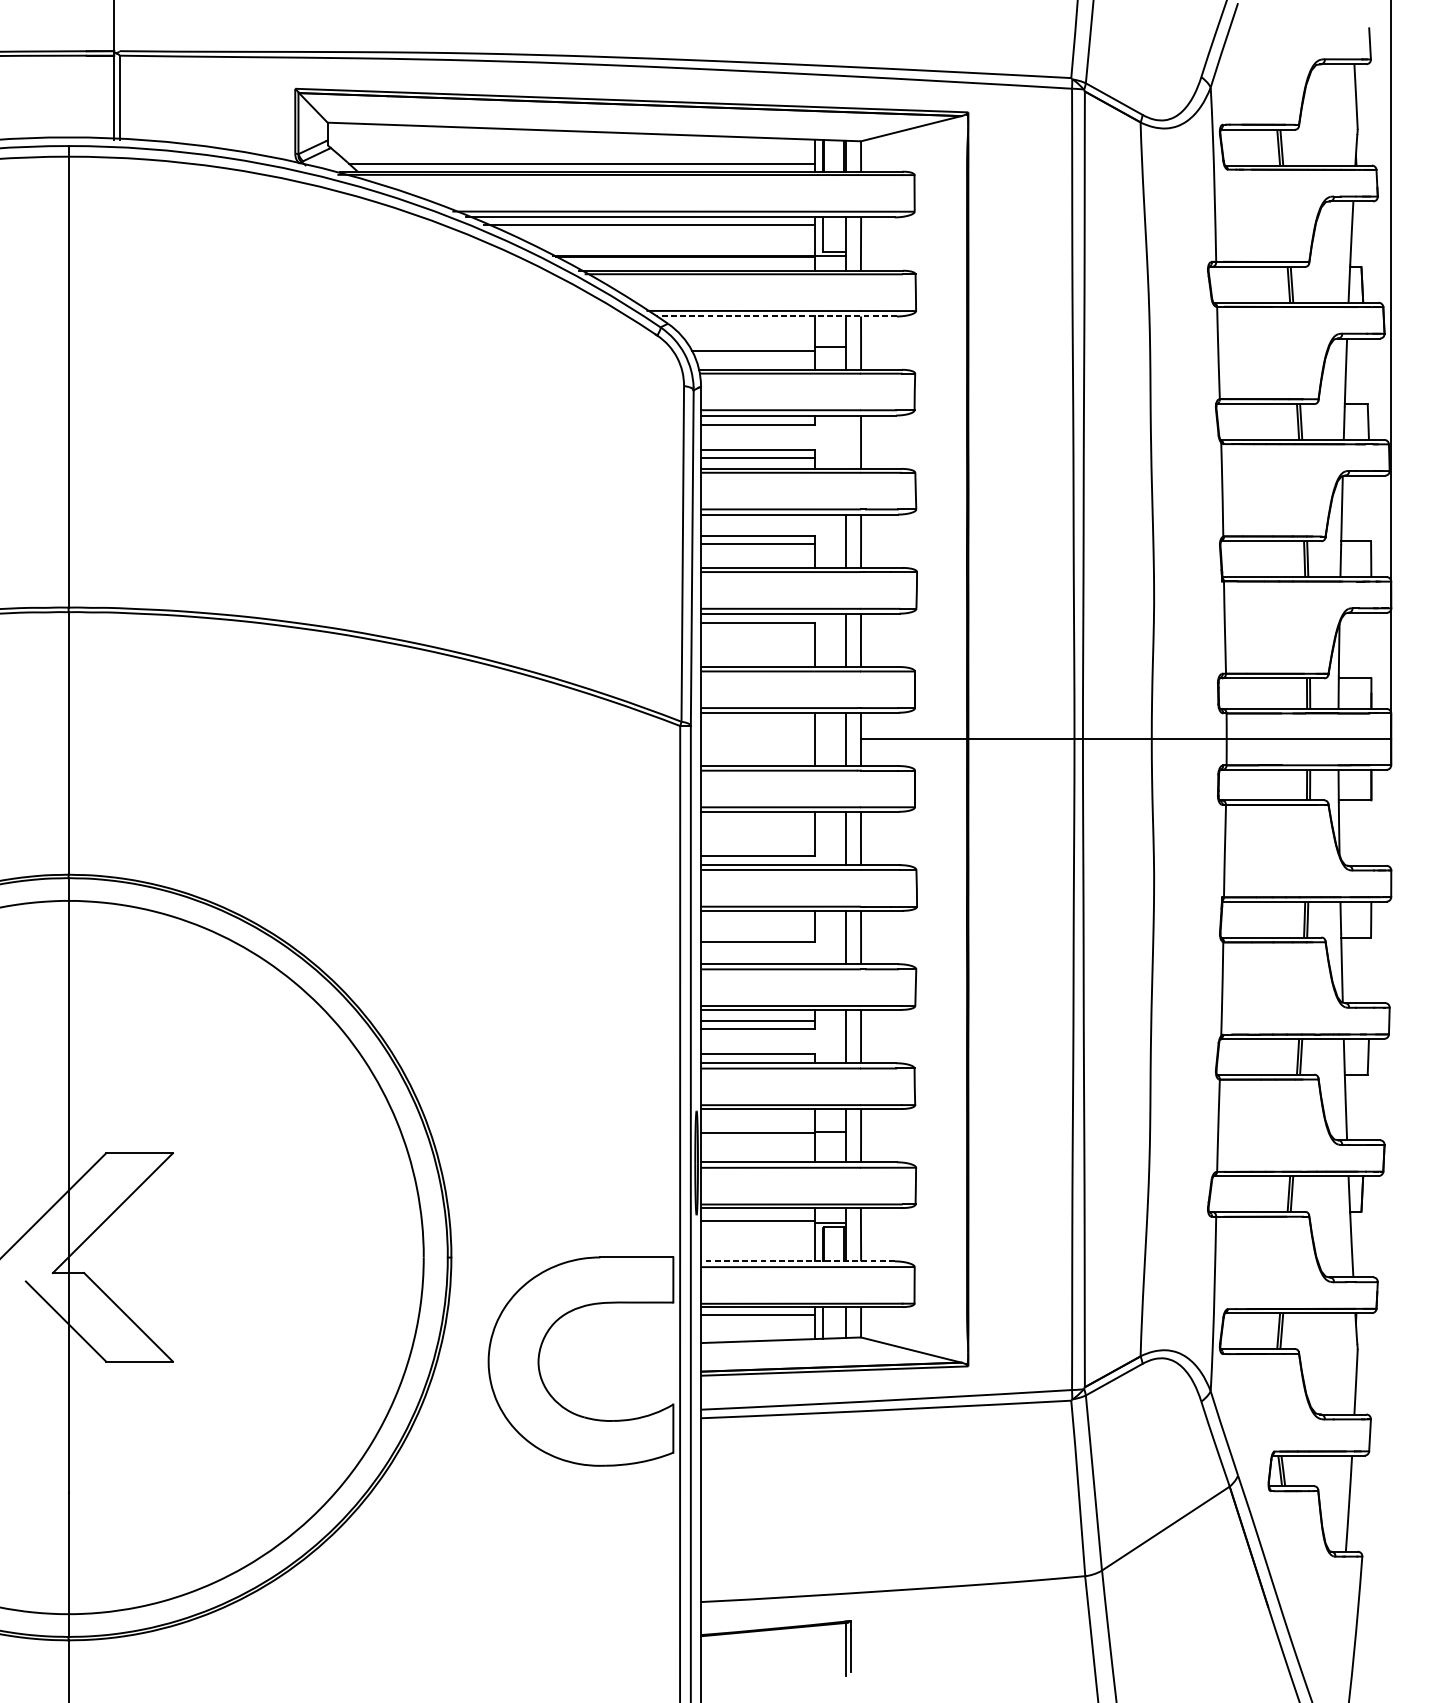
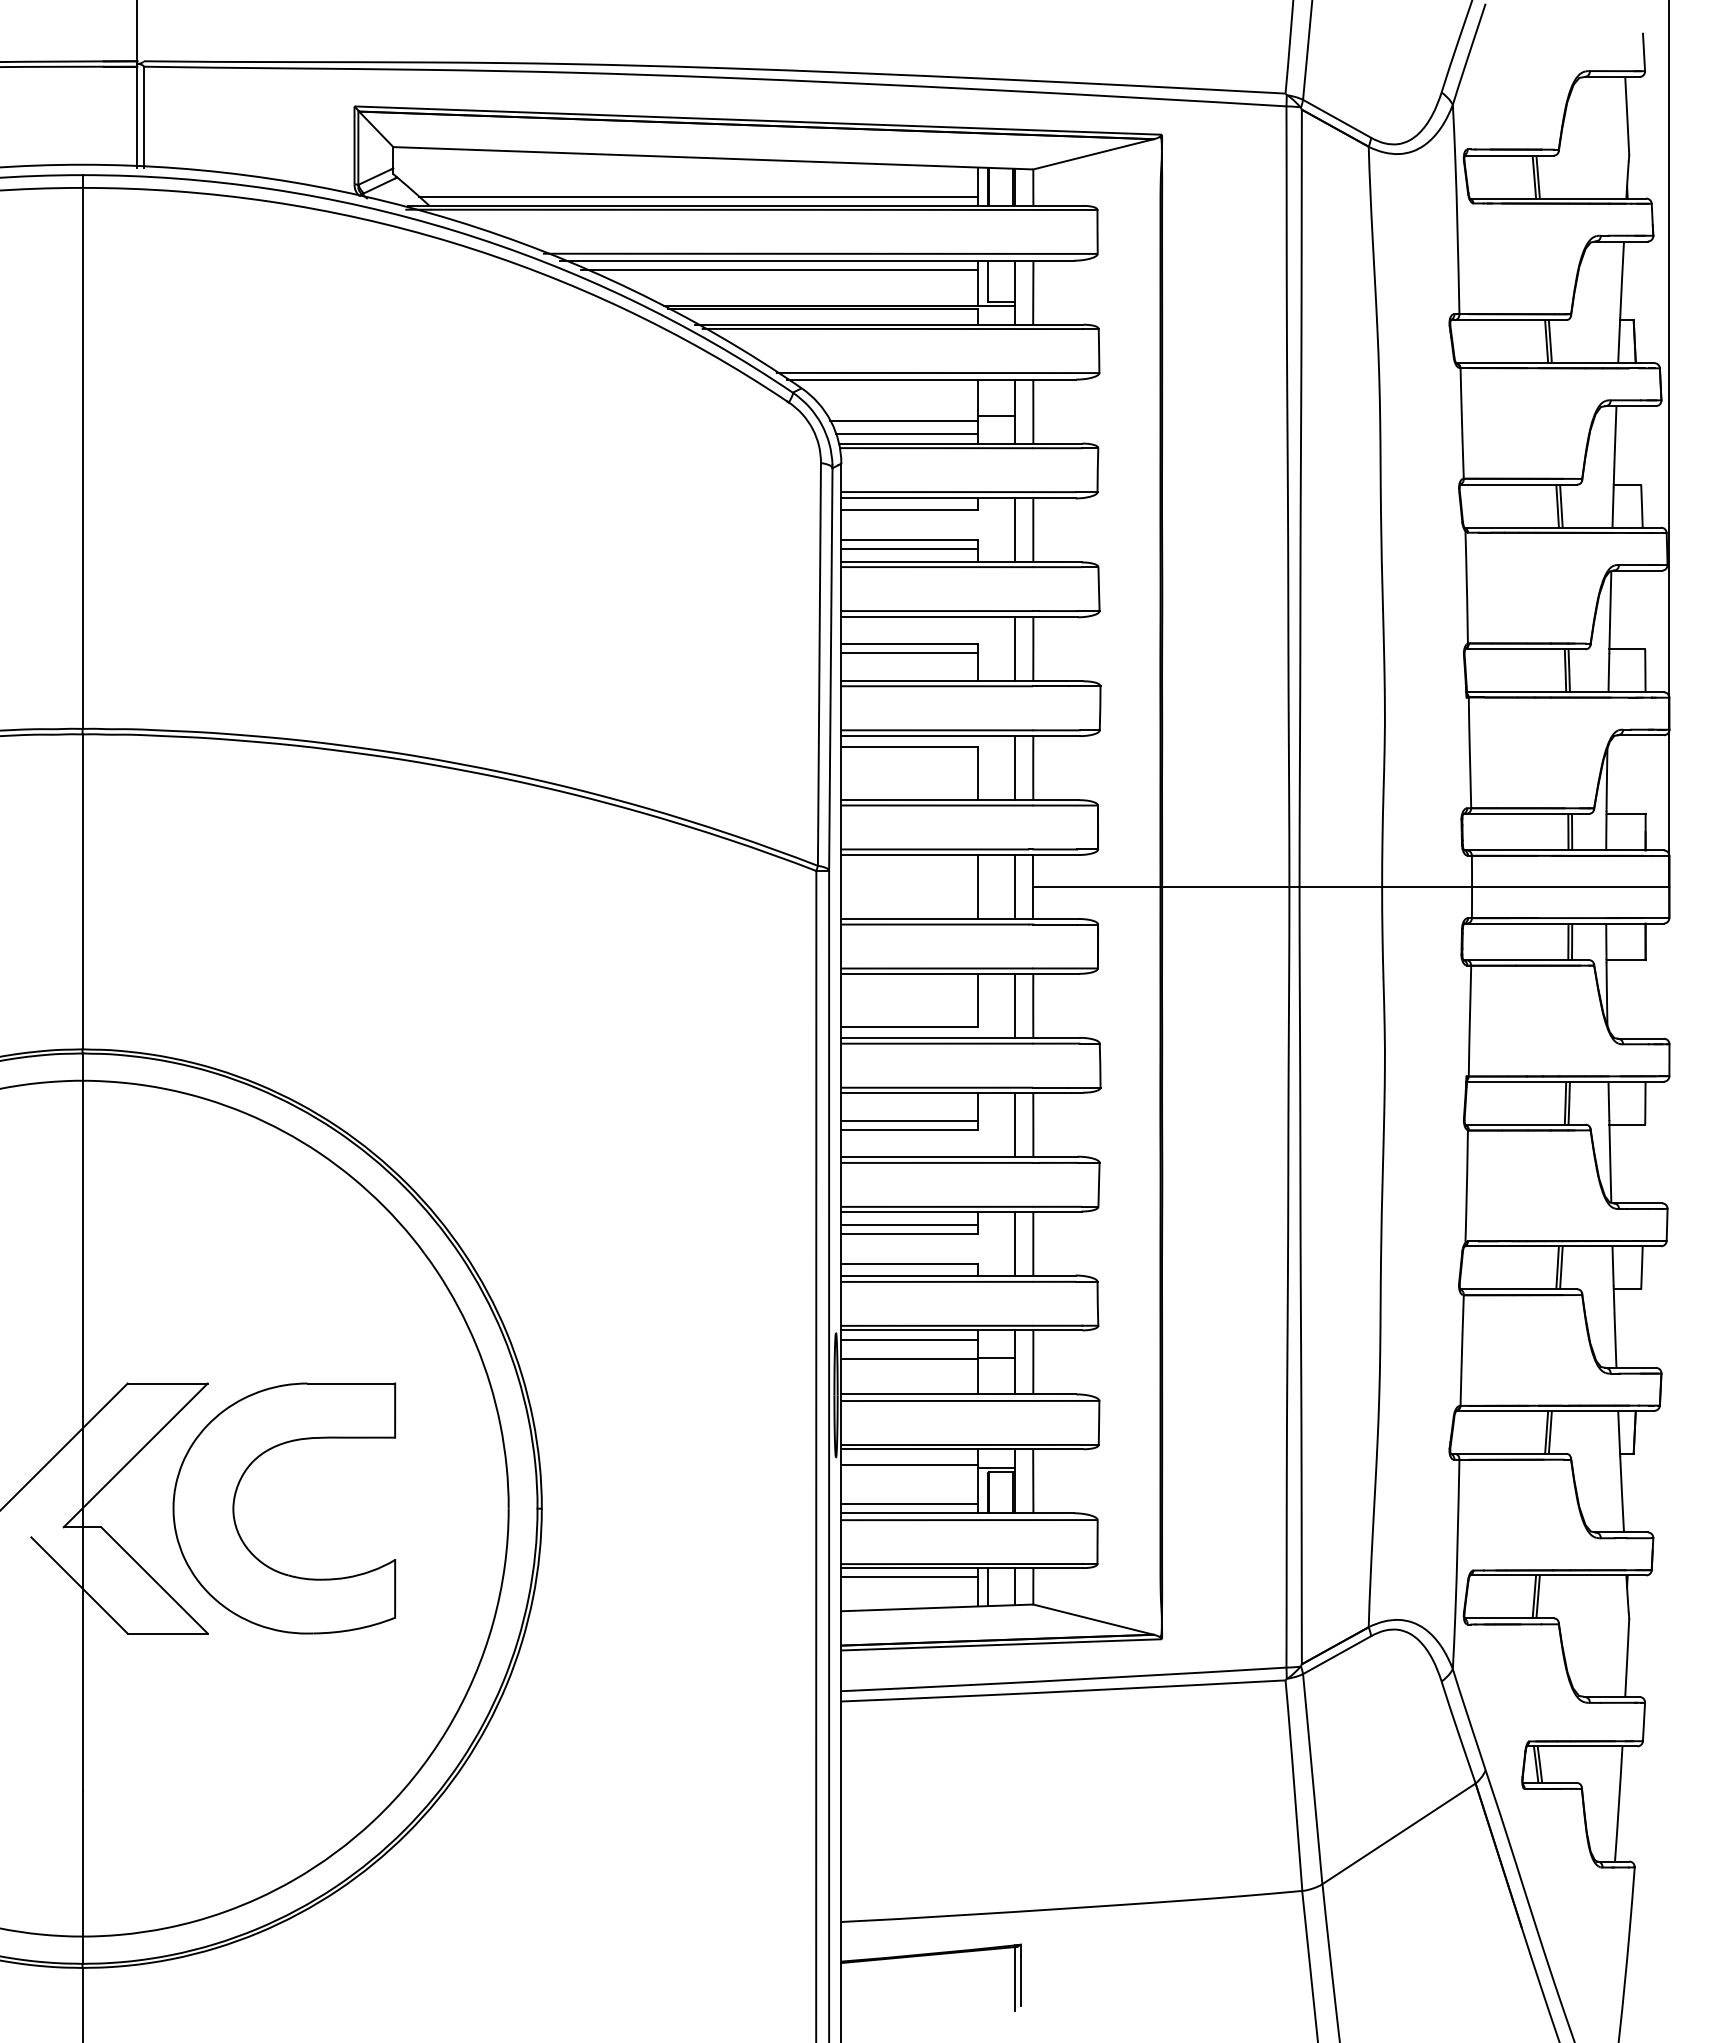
line: (776, 316) -> (931, 379), dashed -> solid
line: (756, 362) -> (907, 434), added
line: (846, 442) -> (1015, 530), added
line: (757, 934) -> (909, 1121), added
line: (757, 1116) -> (909, 1339), added
line: (757, 1254) -> (909, 1504), added
line: (797, 1261) -> (957, 1513), dashed -> solid
part: (540, 1354) -> (235, 1499), moved

